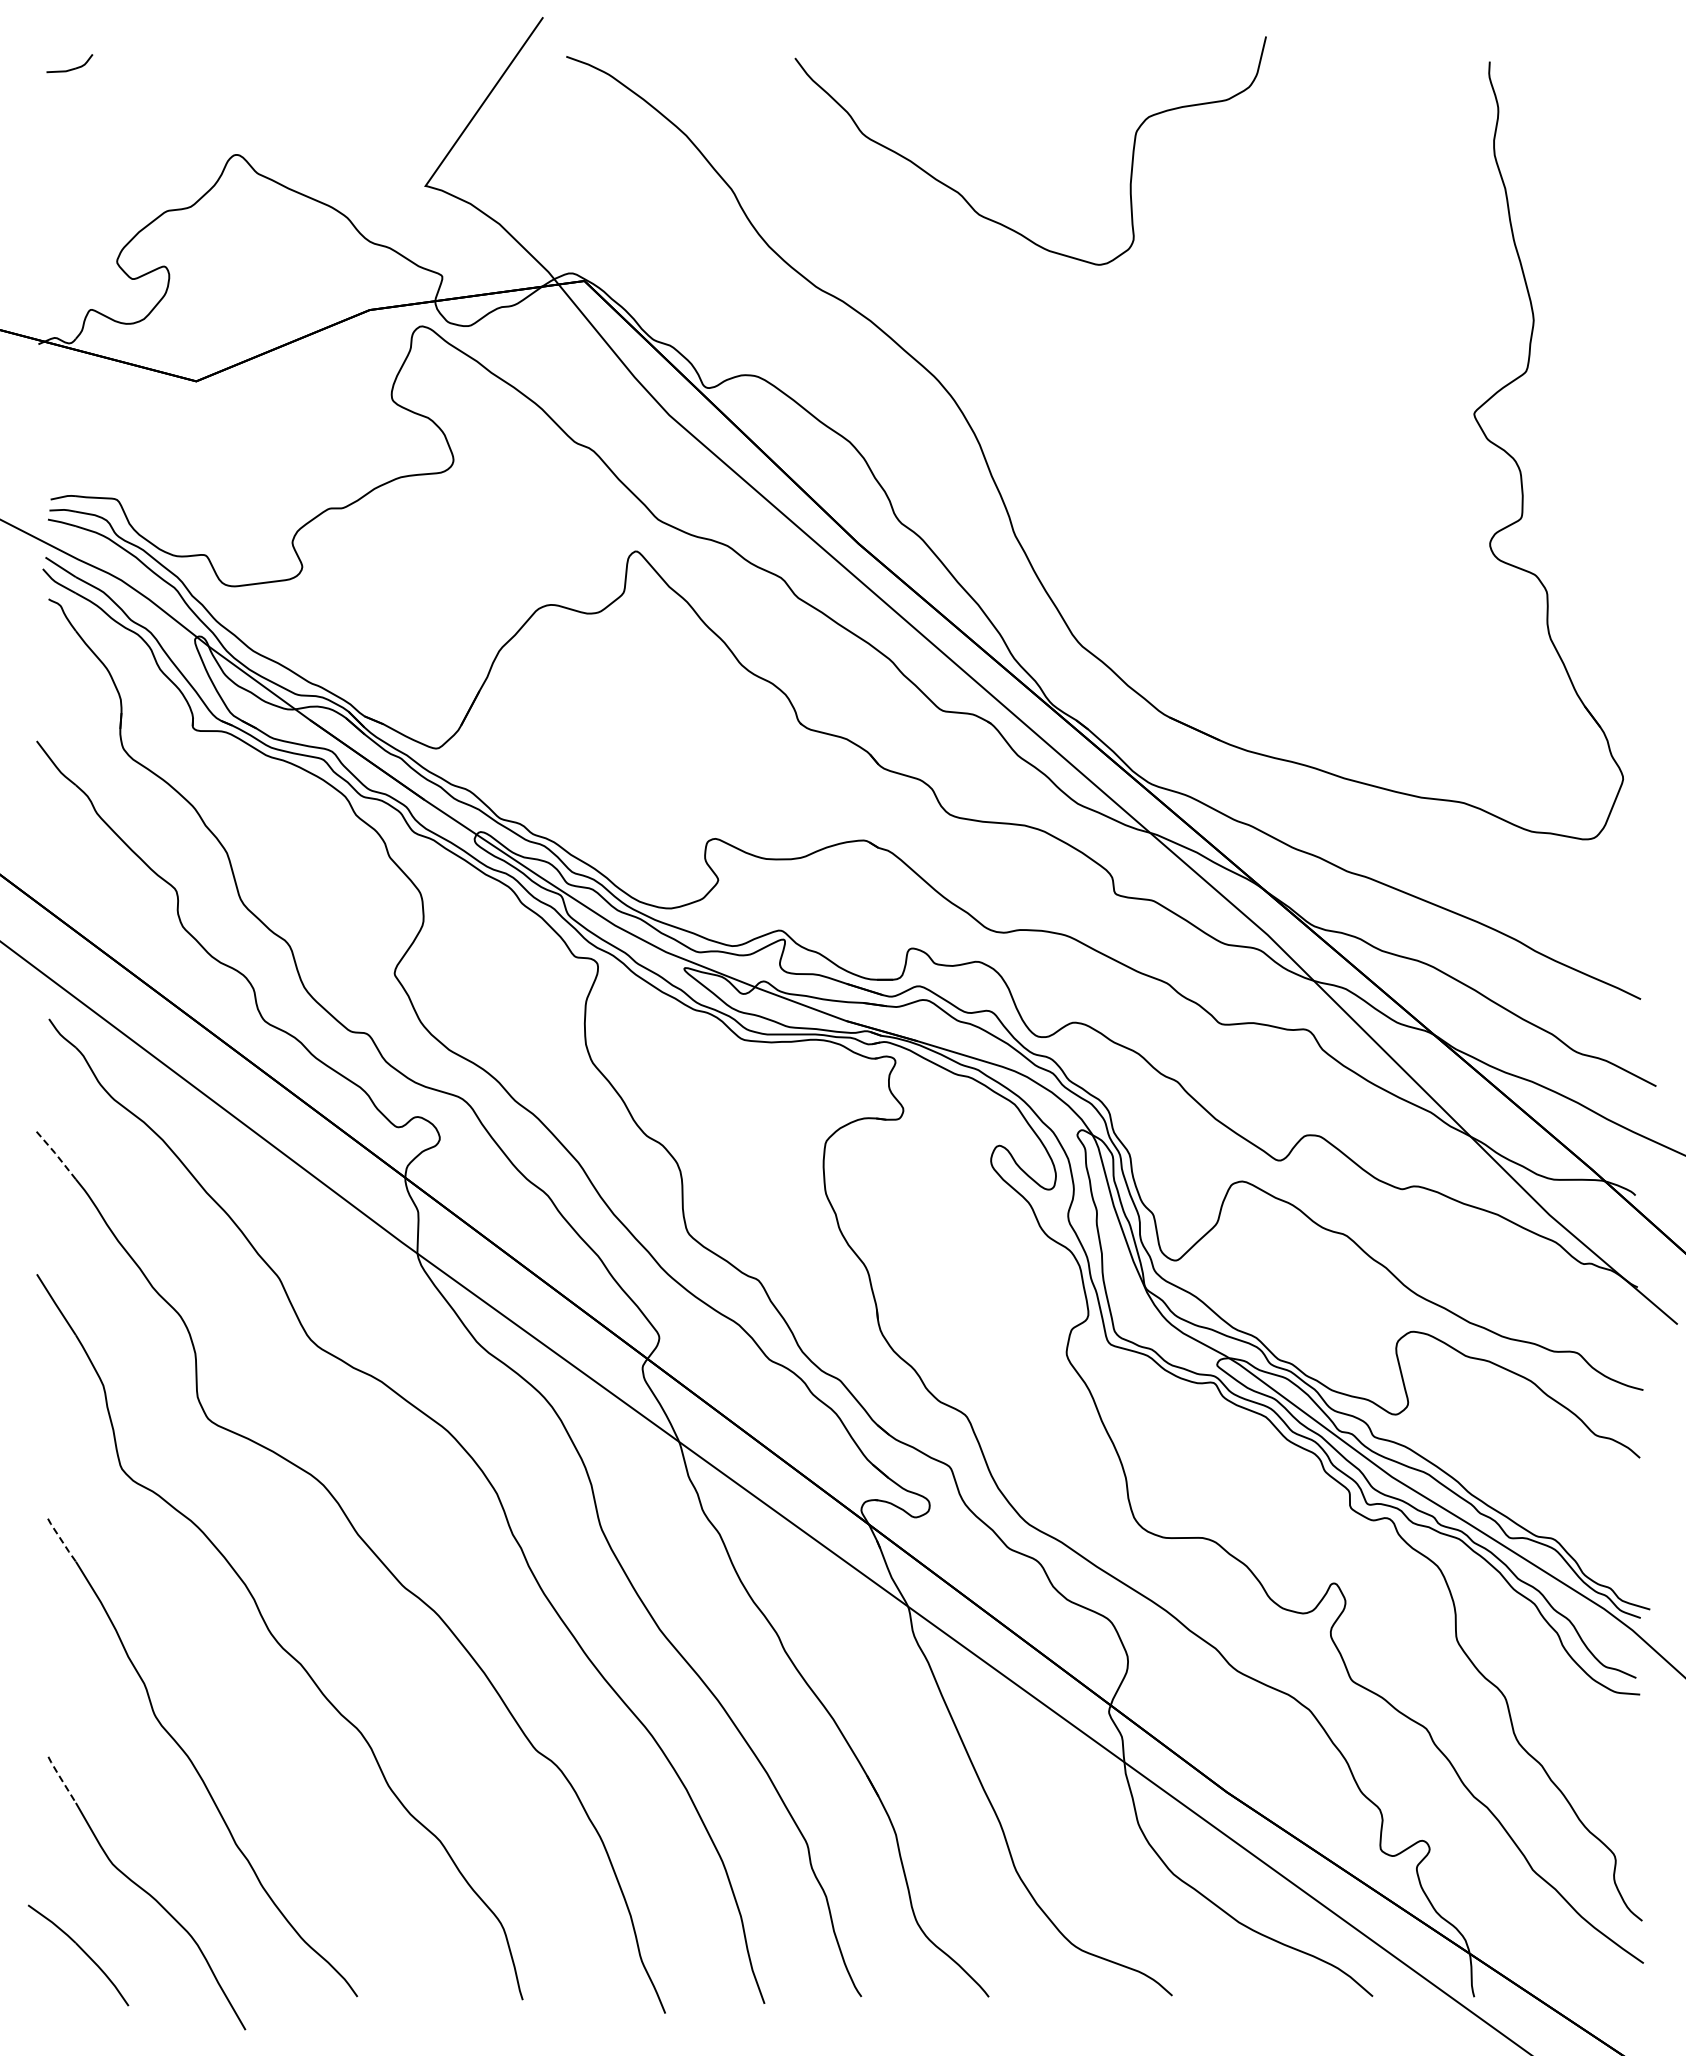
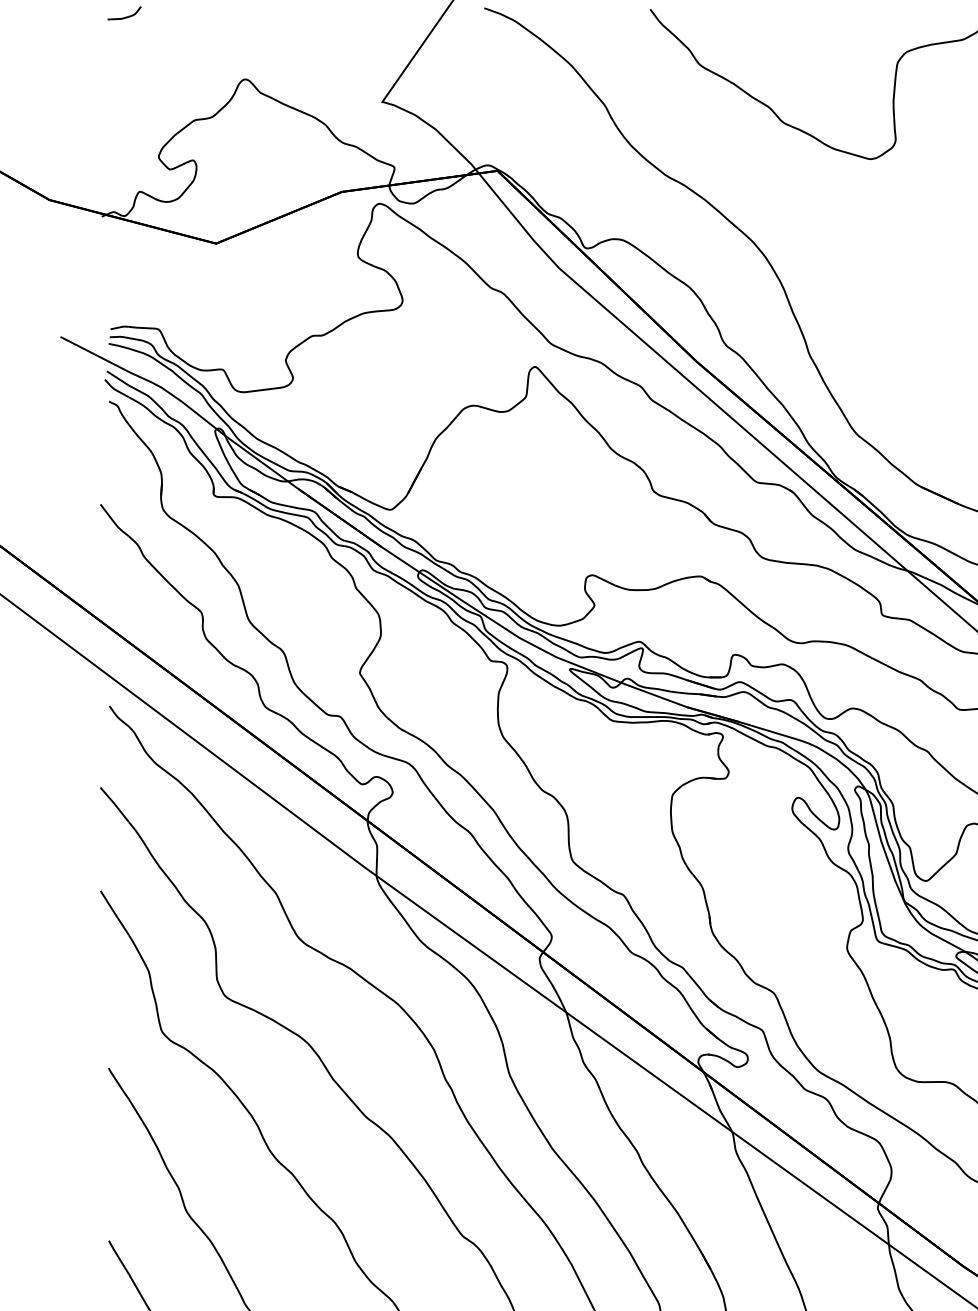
line: (56, 1154) -> (114, 804), dashed -> solid
line: (61, 1540) -> (118, 1083), dashed -> solid
line: (61, 1778) -> (118, 1256), dashed -> solid

